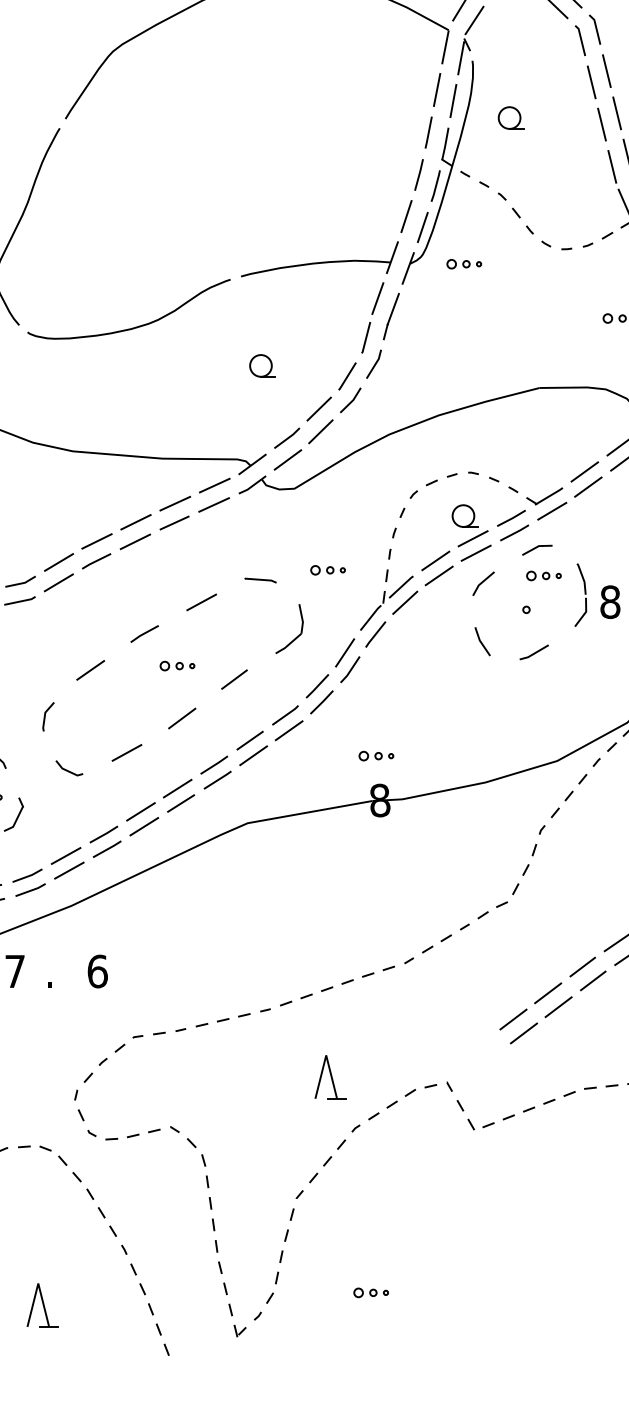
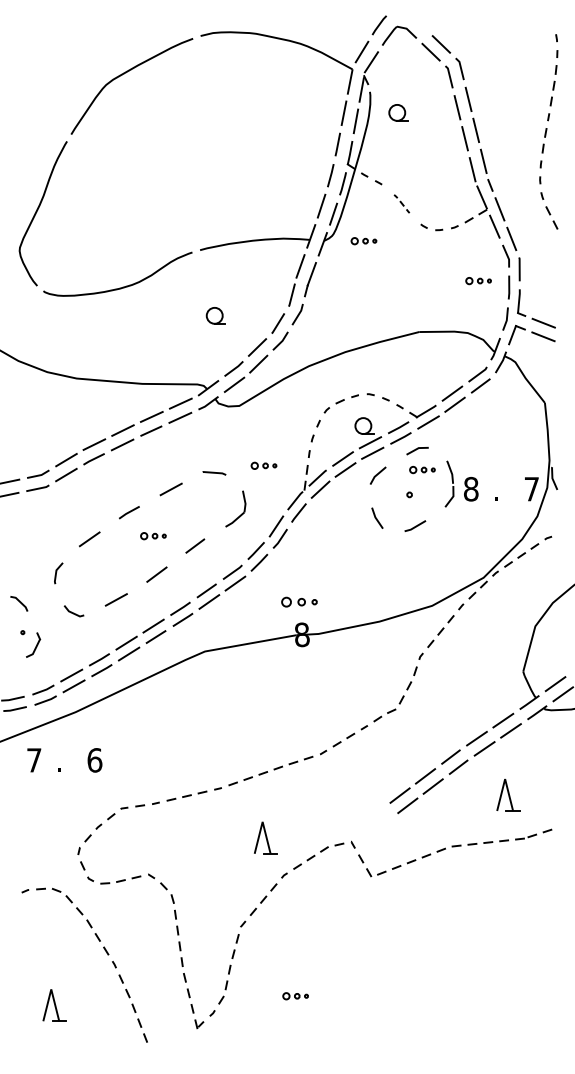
part: (511, 117) -> (398, 112), moved
part: (515, 212) -> (401, 203), size x0.6
part: (376, 756) -> (299, 602), size x1.4

